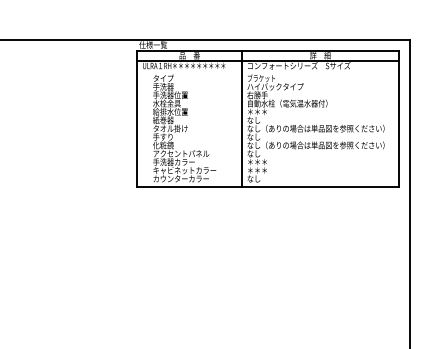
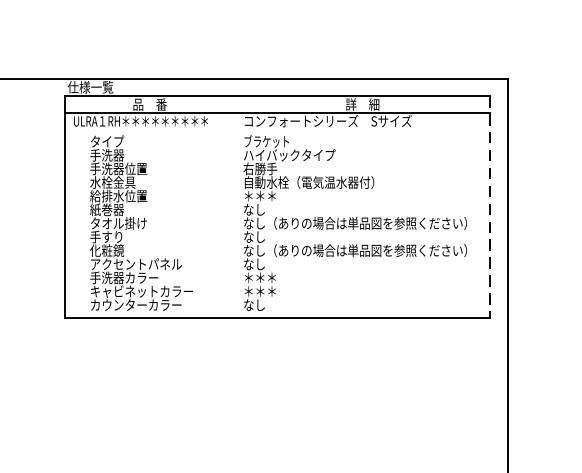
line: (241, 118) -> (234, 206), removed
line: (398, 118) -> (489, 206), solid -> dashed

